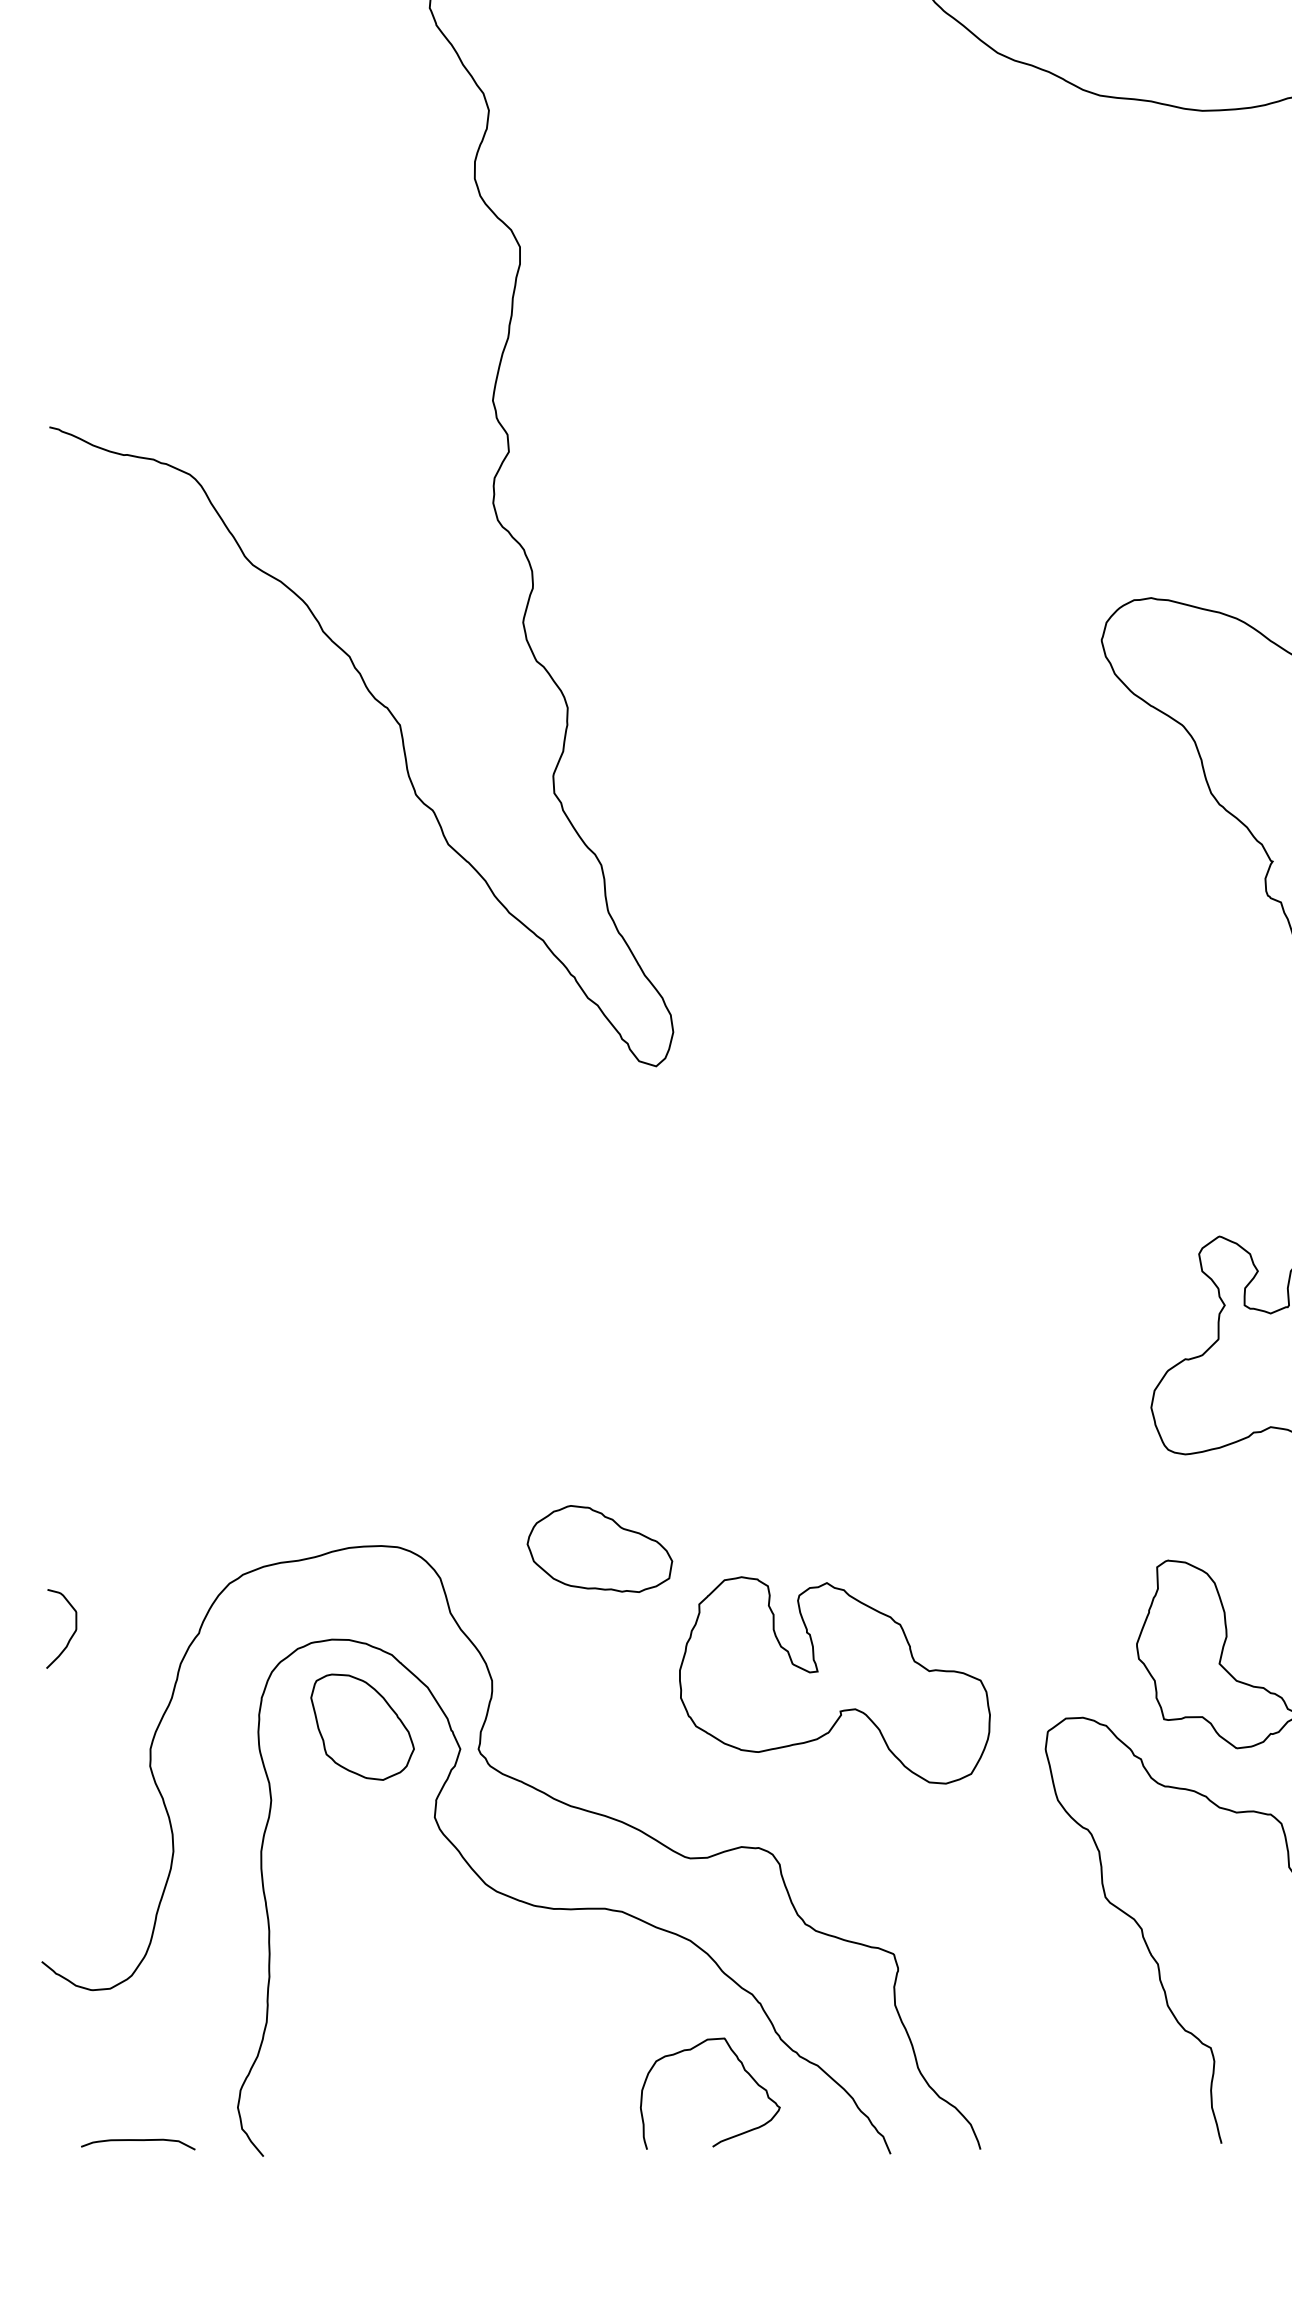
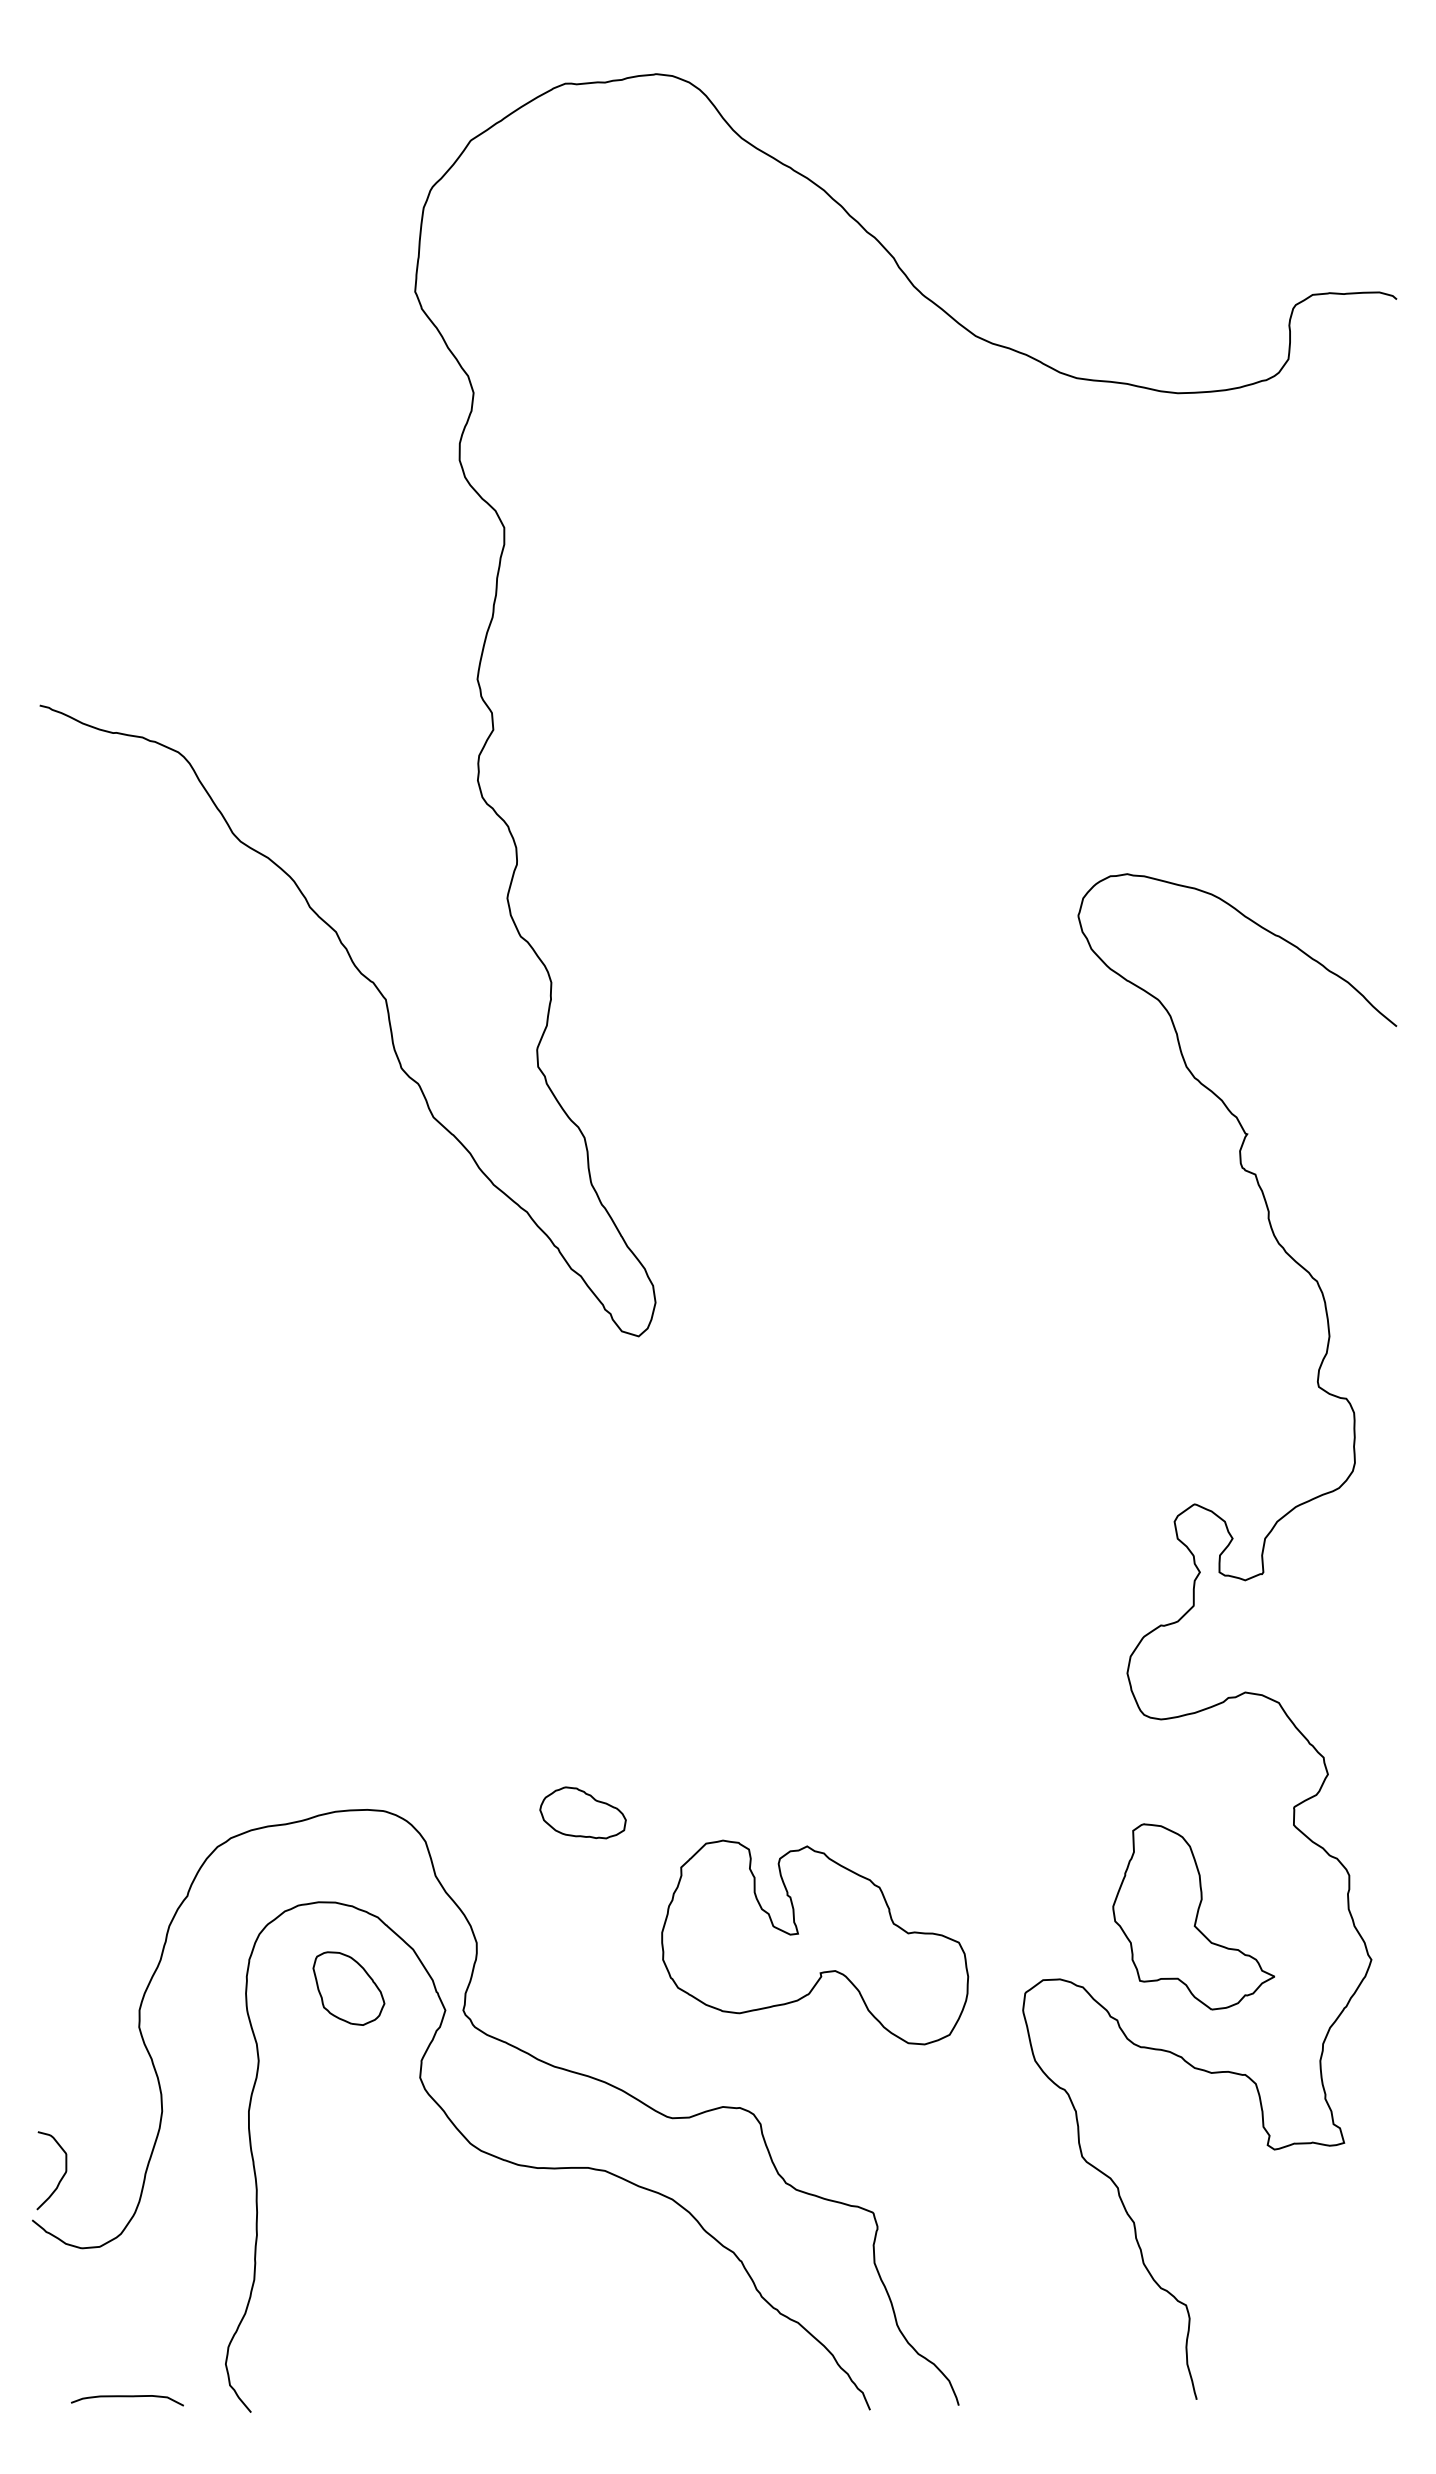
part: (599, 1548) -> (582, 1812), size x0.6
curve: (72, 1633) -> (62, 2175), moved
part: (362, 1726) -> (348, 1988), size x0.7
curve: (744, 2070) -> (725, 2327), removed

